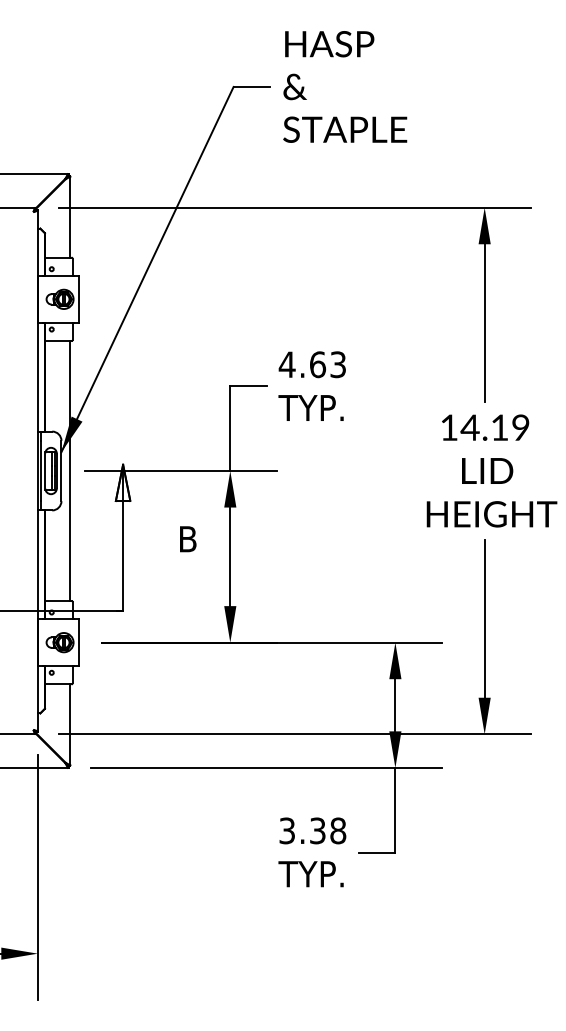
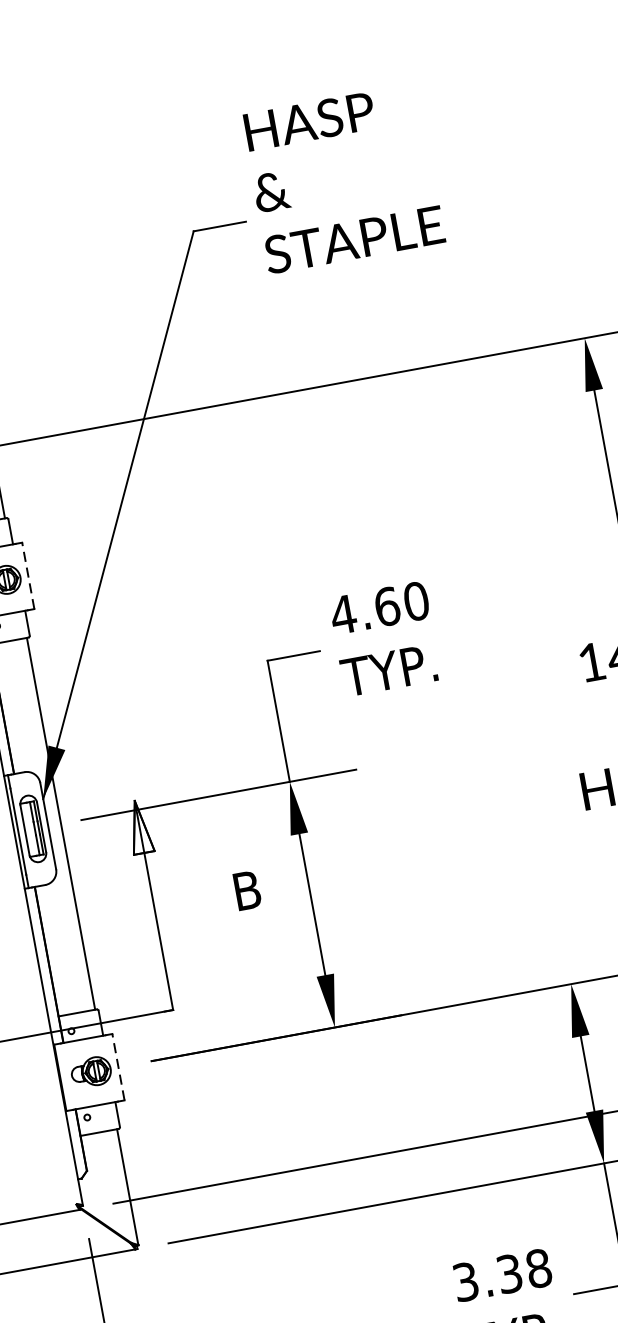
text: (345, 86) -> (343, 177), moved
line: (79, 298) -> (28, 574), solid -> dashed
text: (338, 364) -> (416, 600), 4.63 -> 4.60
line: (79, 642) -> (119, 1066), solid -> dashed

